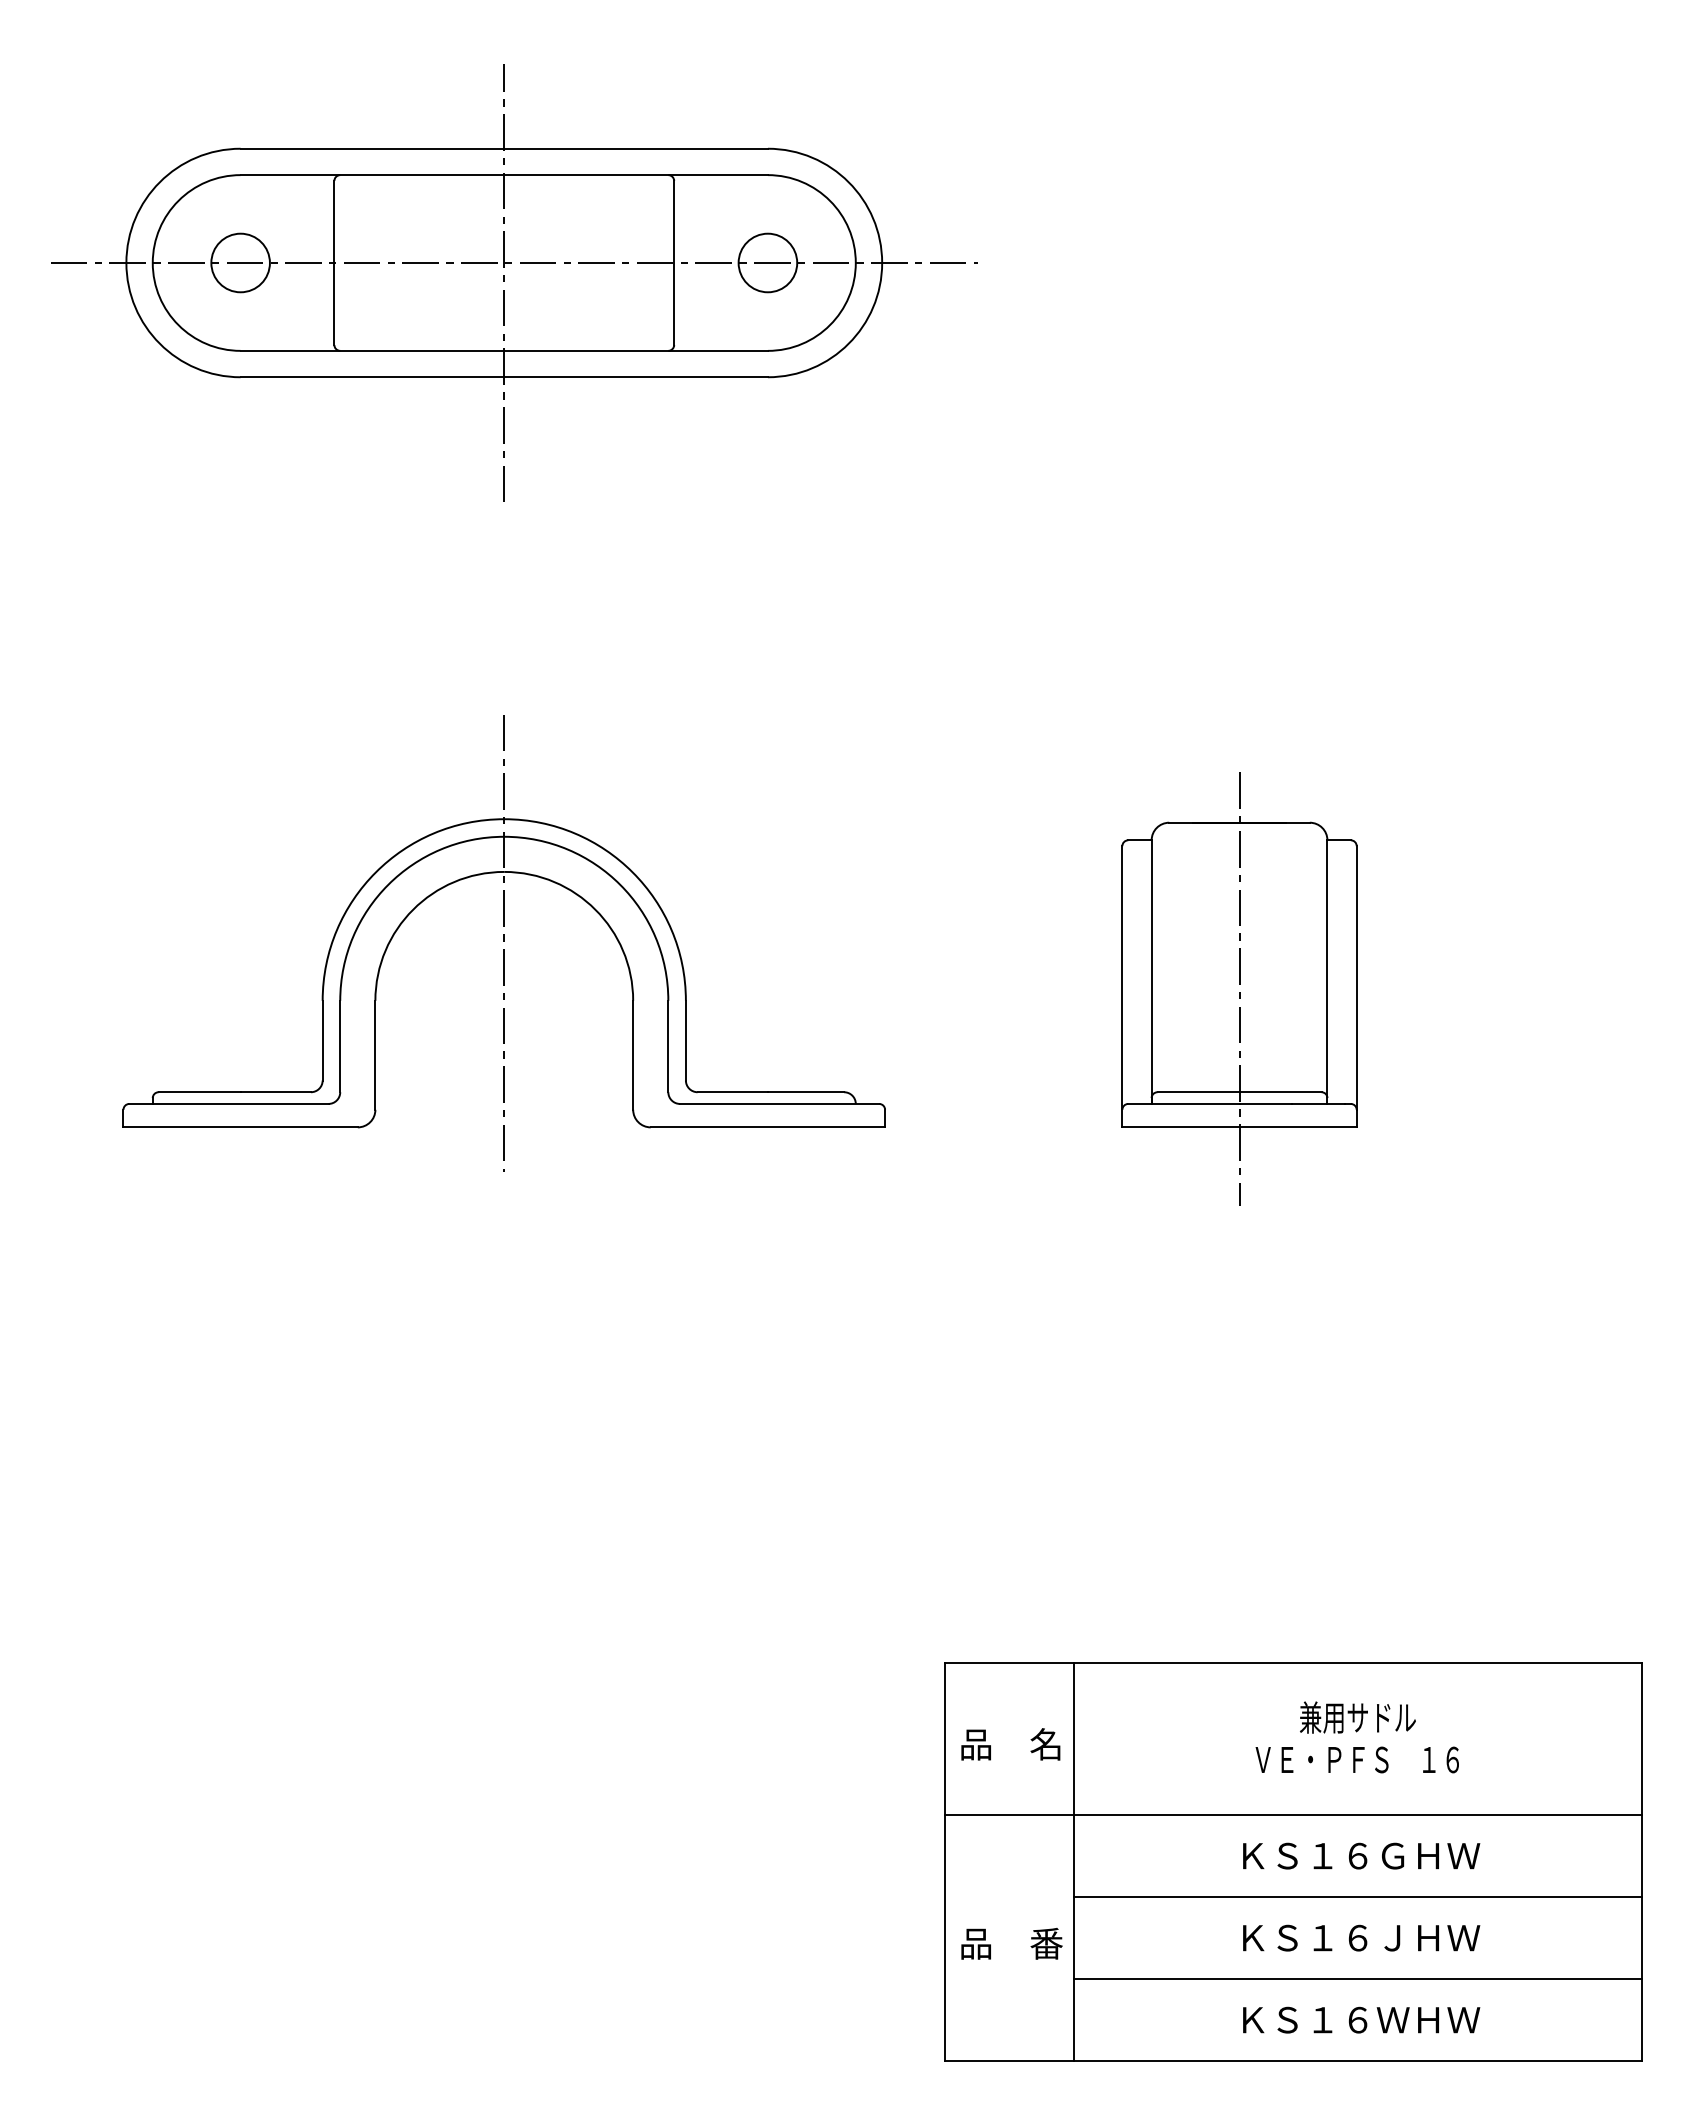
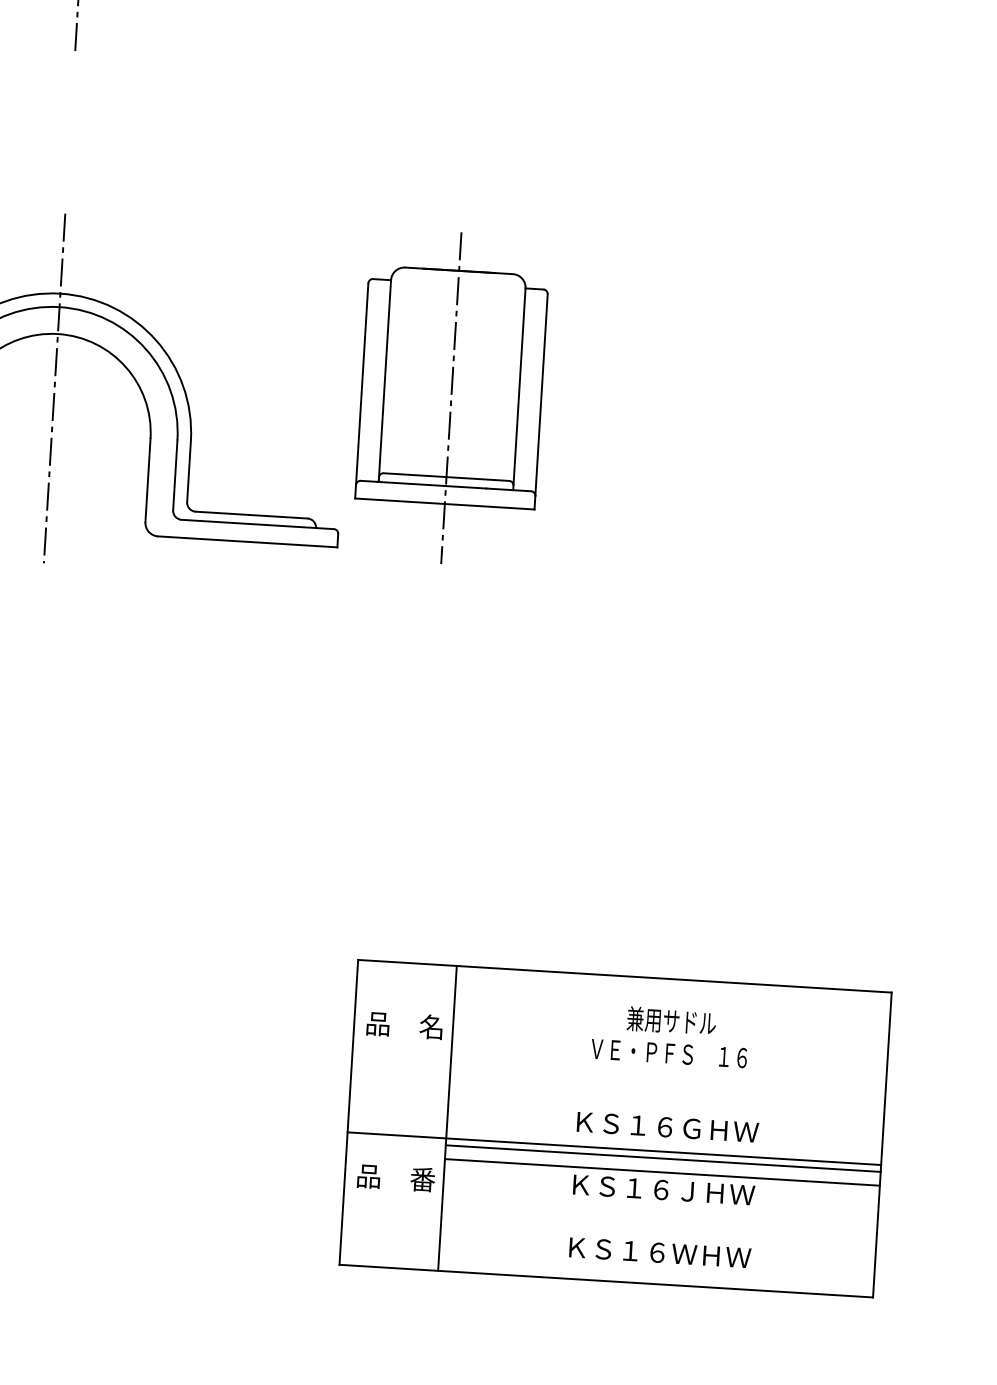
part: (1239, 988) -> (451, 397), moved
line: (1293, 1815) -> (614, 1148), moved
line: (1357, 1979) -> (662, 1172), moved

